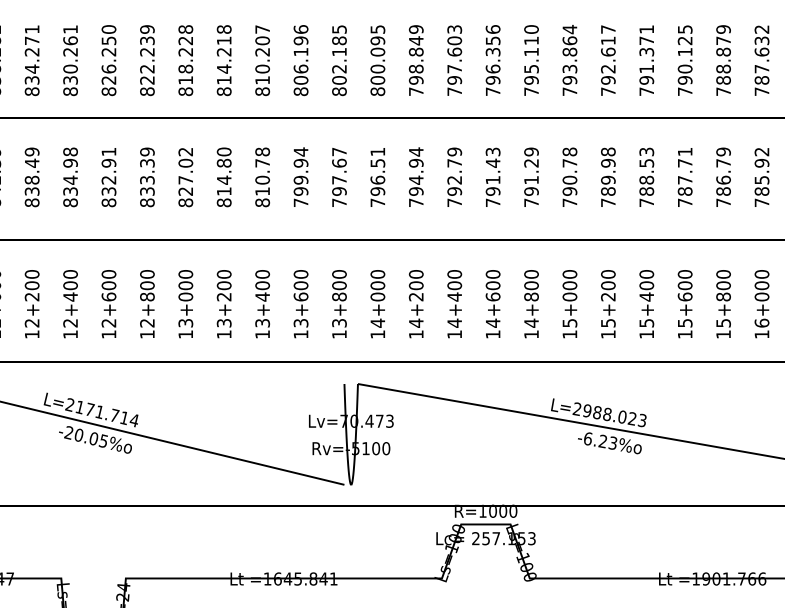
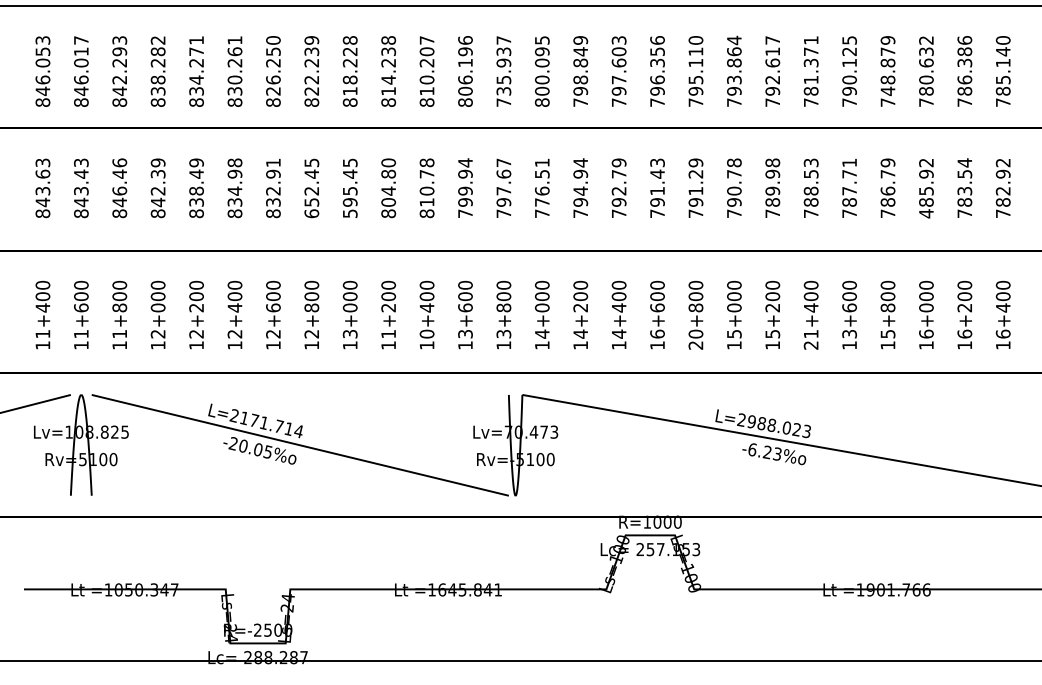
text: (224, 40) -> (388, 51), 814.218 -> 814.238
text: (339, 60) -> (503, 71), 802.185 -> 735.937
text: (762, 68) -> (926, 79), 787.632 -> 780.632
text: (647, 80) -> (811, 91), 791.371 -> 781.371
text: (723, 80) -> (887, 91), 788.879 -> 748.879
text: (147, 177) -> (311, 188), 833.39 -> 652.45
text: (185, 177) -> (349, 188), 827.02 -> 595.45
text: (224, 191) -> (388, 202), 814.80 -> 804.80
text: (377, 191) -> (541, 202), 796.51 -> 776.51
text: (762, 202) -> (926, 213), 785.92 -> 485.92
text: (262, 322) -> (426, 333), 13+400 -> 10+400
text: (493, 322) -> (657, 333), 14+600 -> 16+600
text: (684, 322) -> (848, 333), 15+600 -> 13+600
text: (224, 323) -> (388, 334), 13+200 -> 11+200
text: (531, 328) -> (695, 339), 14+800 -> 20+800
text: (646, 328) -> (810, 339), 15+400 -> 21+400

